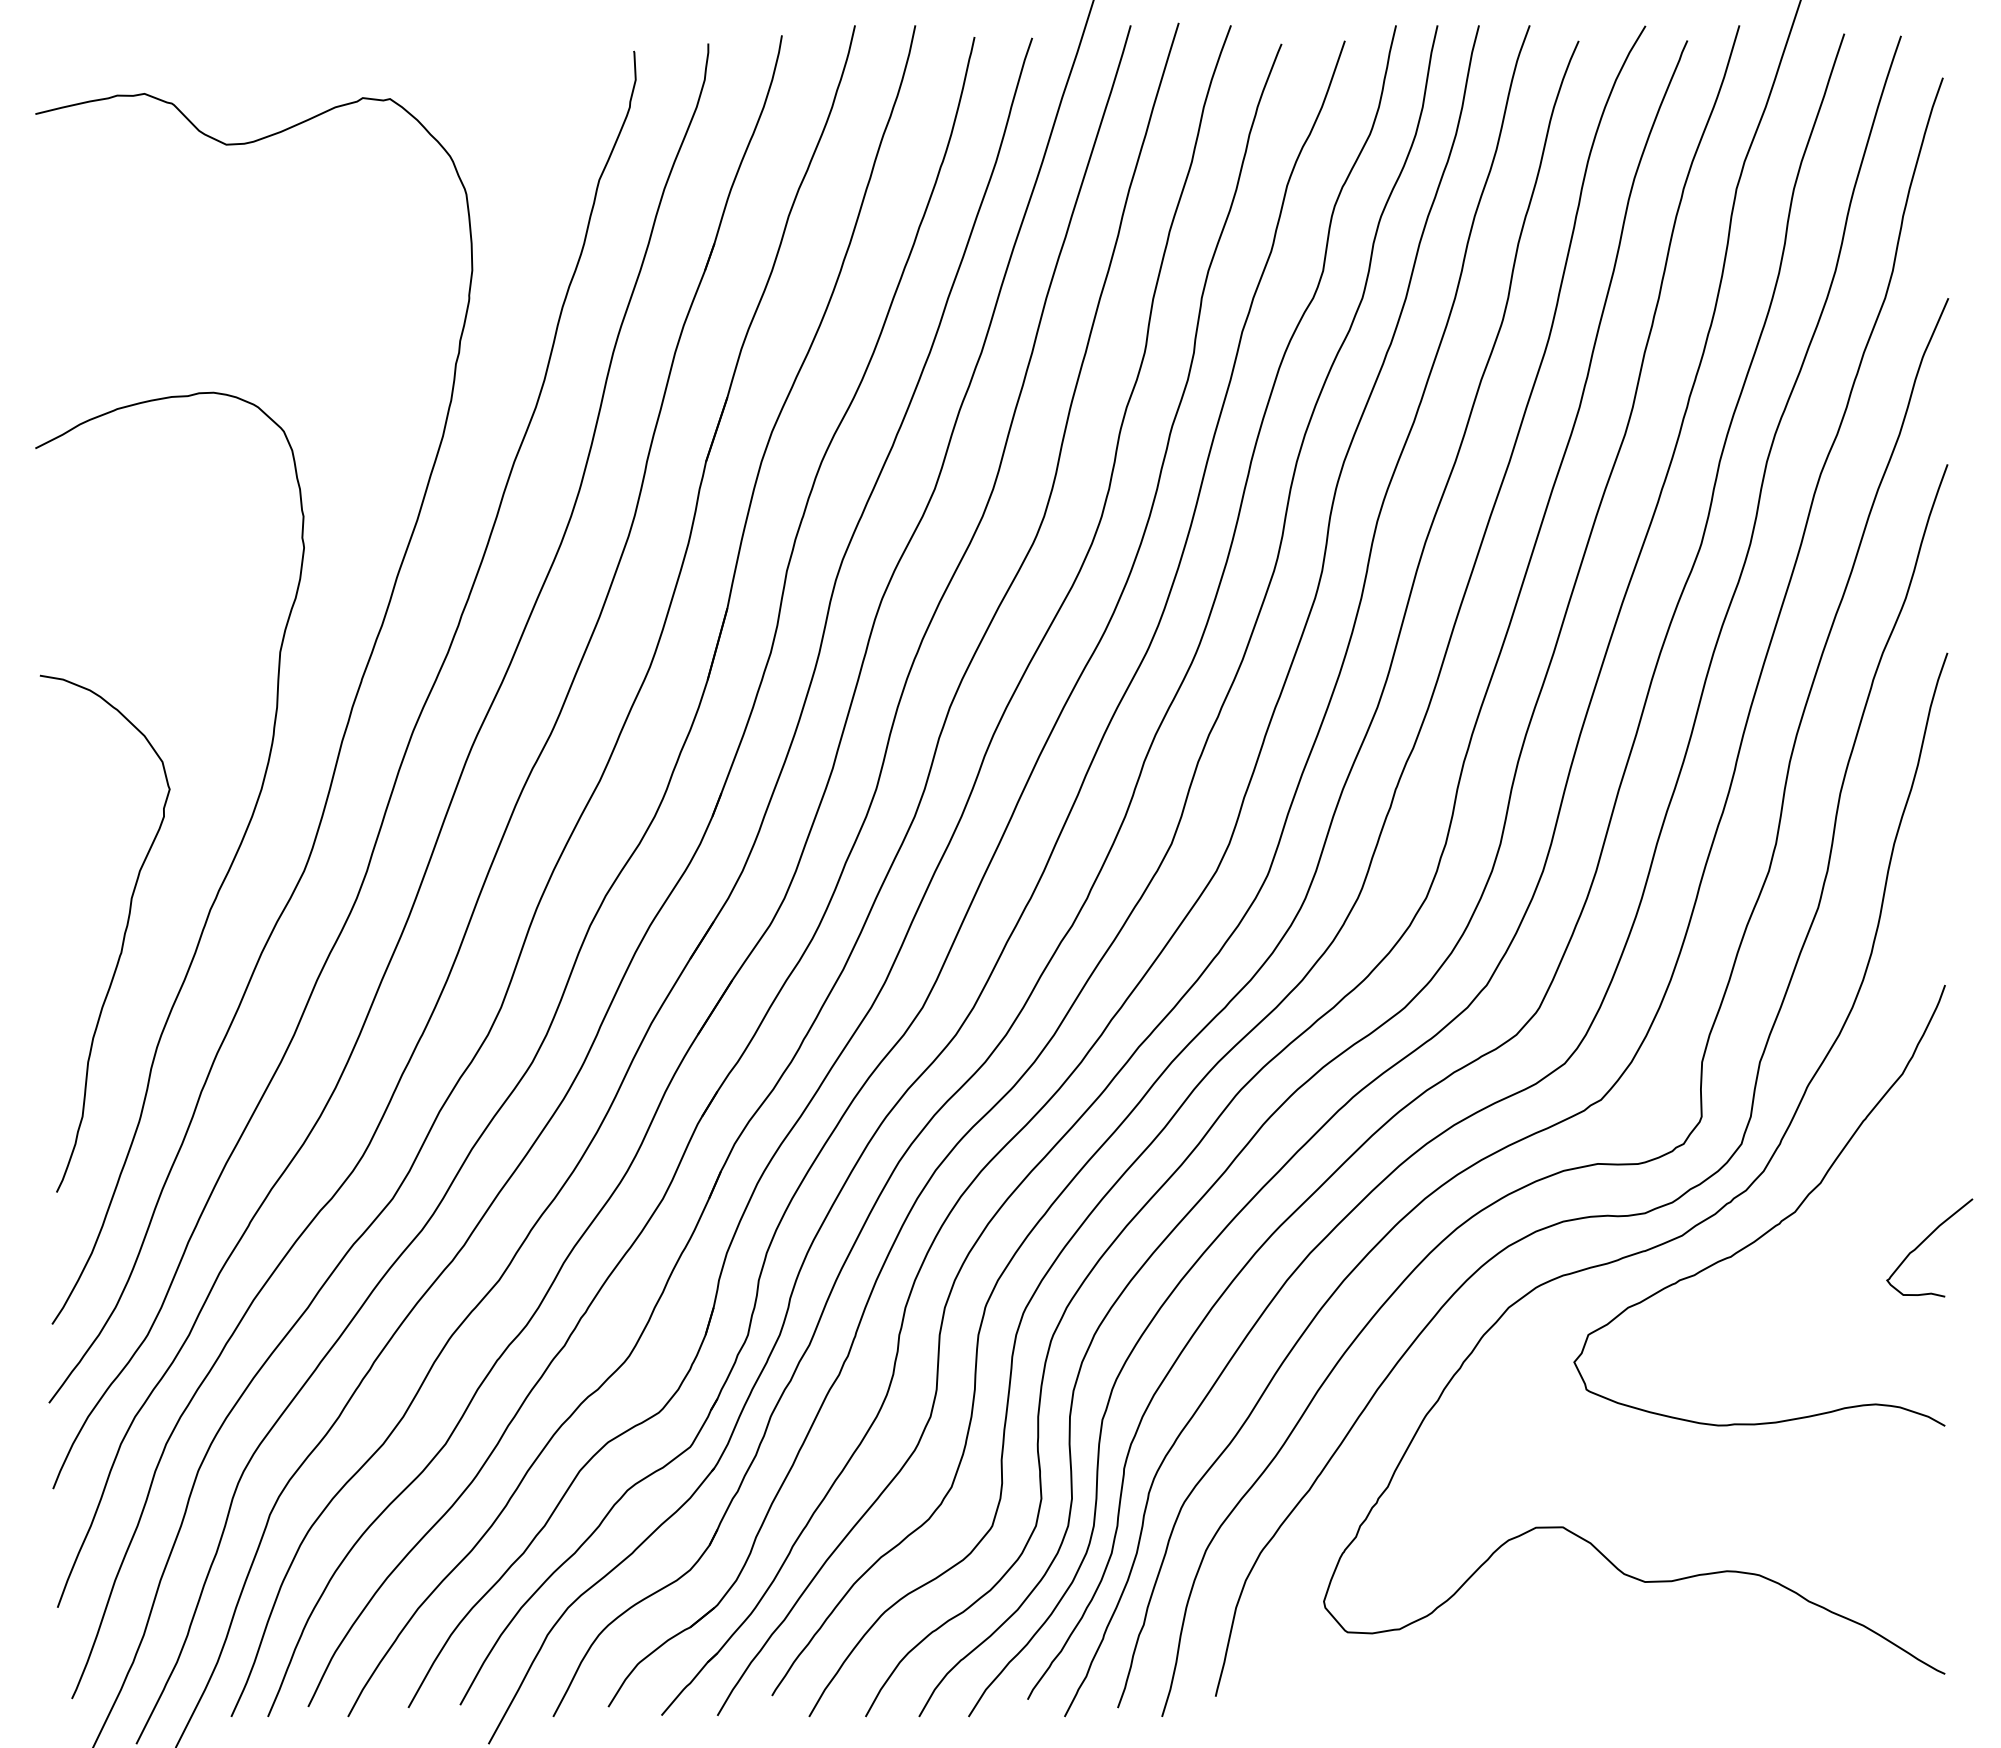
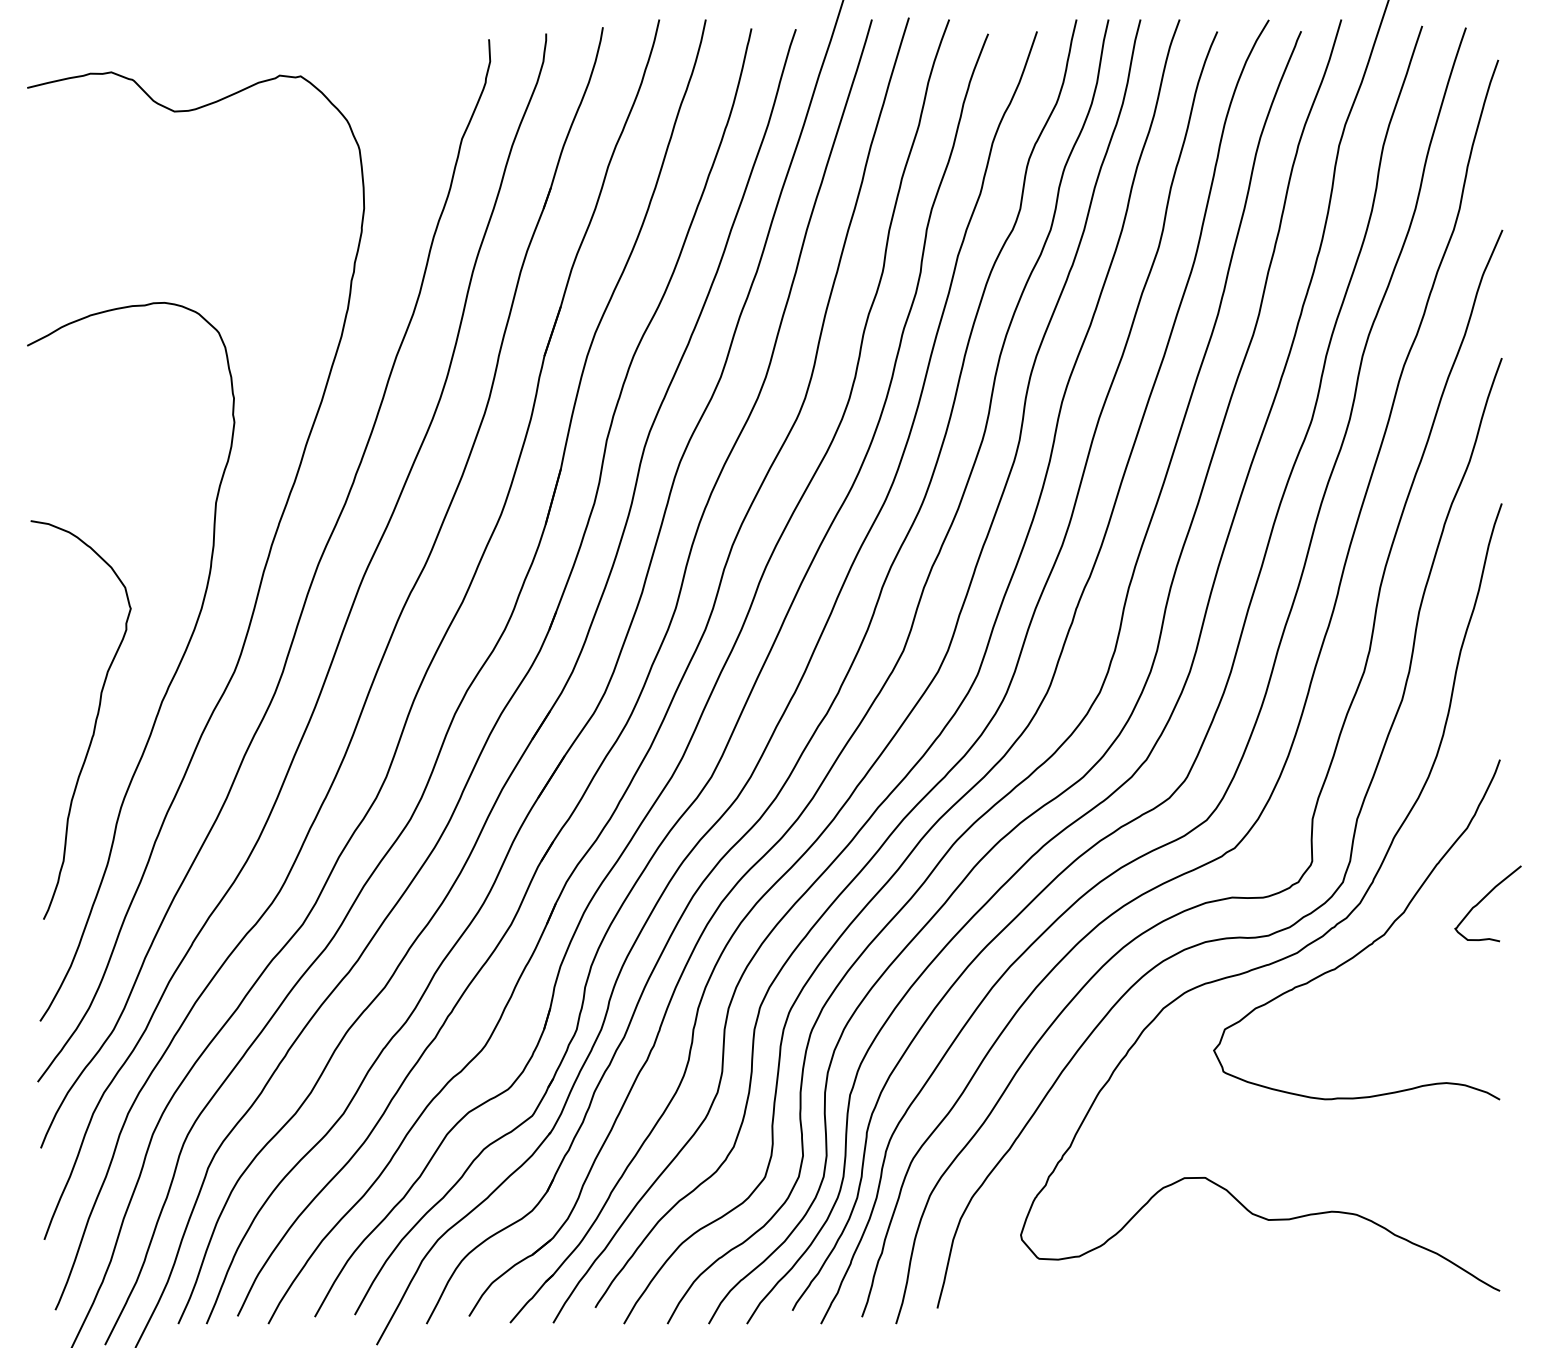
curve: (1924, 1241) -> (1484, 898), moved

